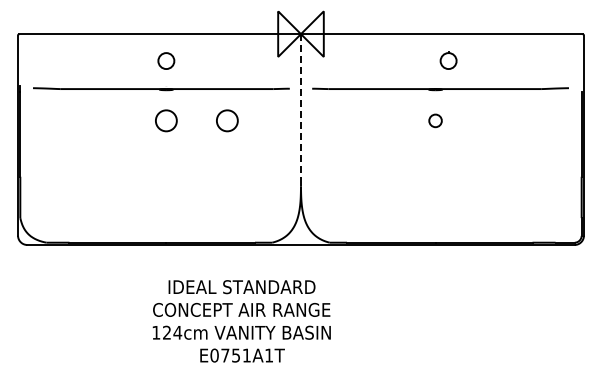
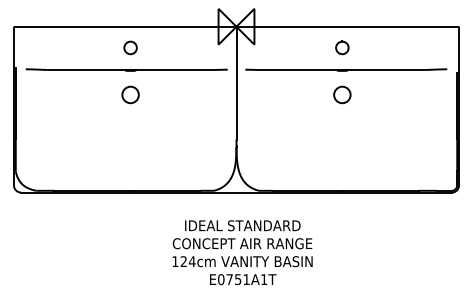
part: (448, 60) -> (342, 47), moved
line: (300, 105) -> (236, 82), dashed -> solid
circle: (227, 120) -> (178, 94), removed
circle: (435, 120) -> (342, 94), size x1.67
text: (241, 321) -> (242, 252), moved

